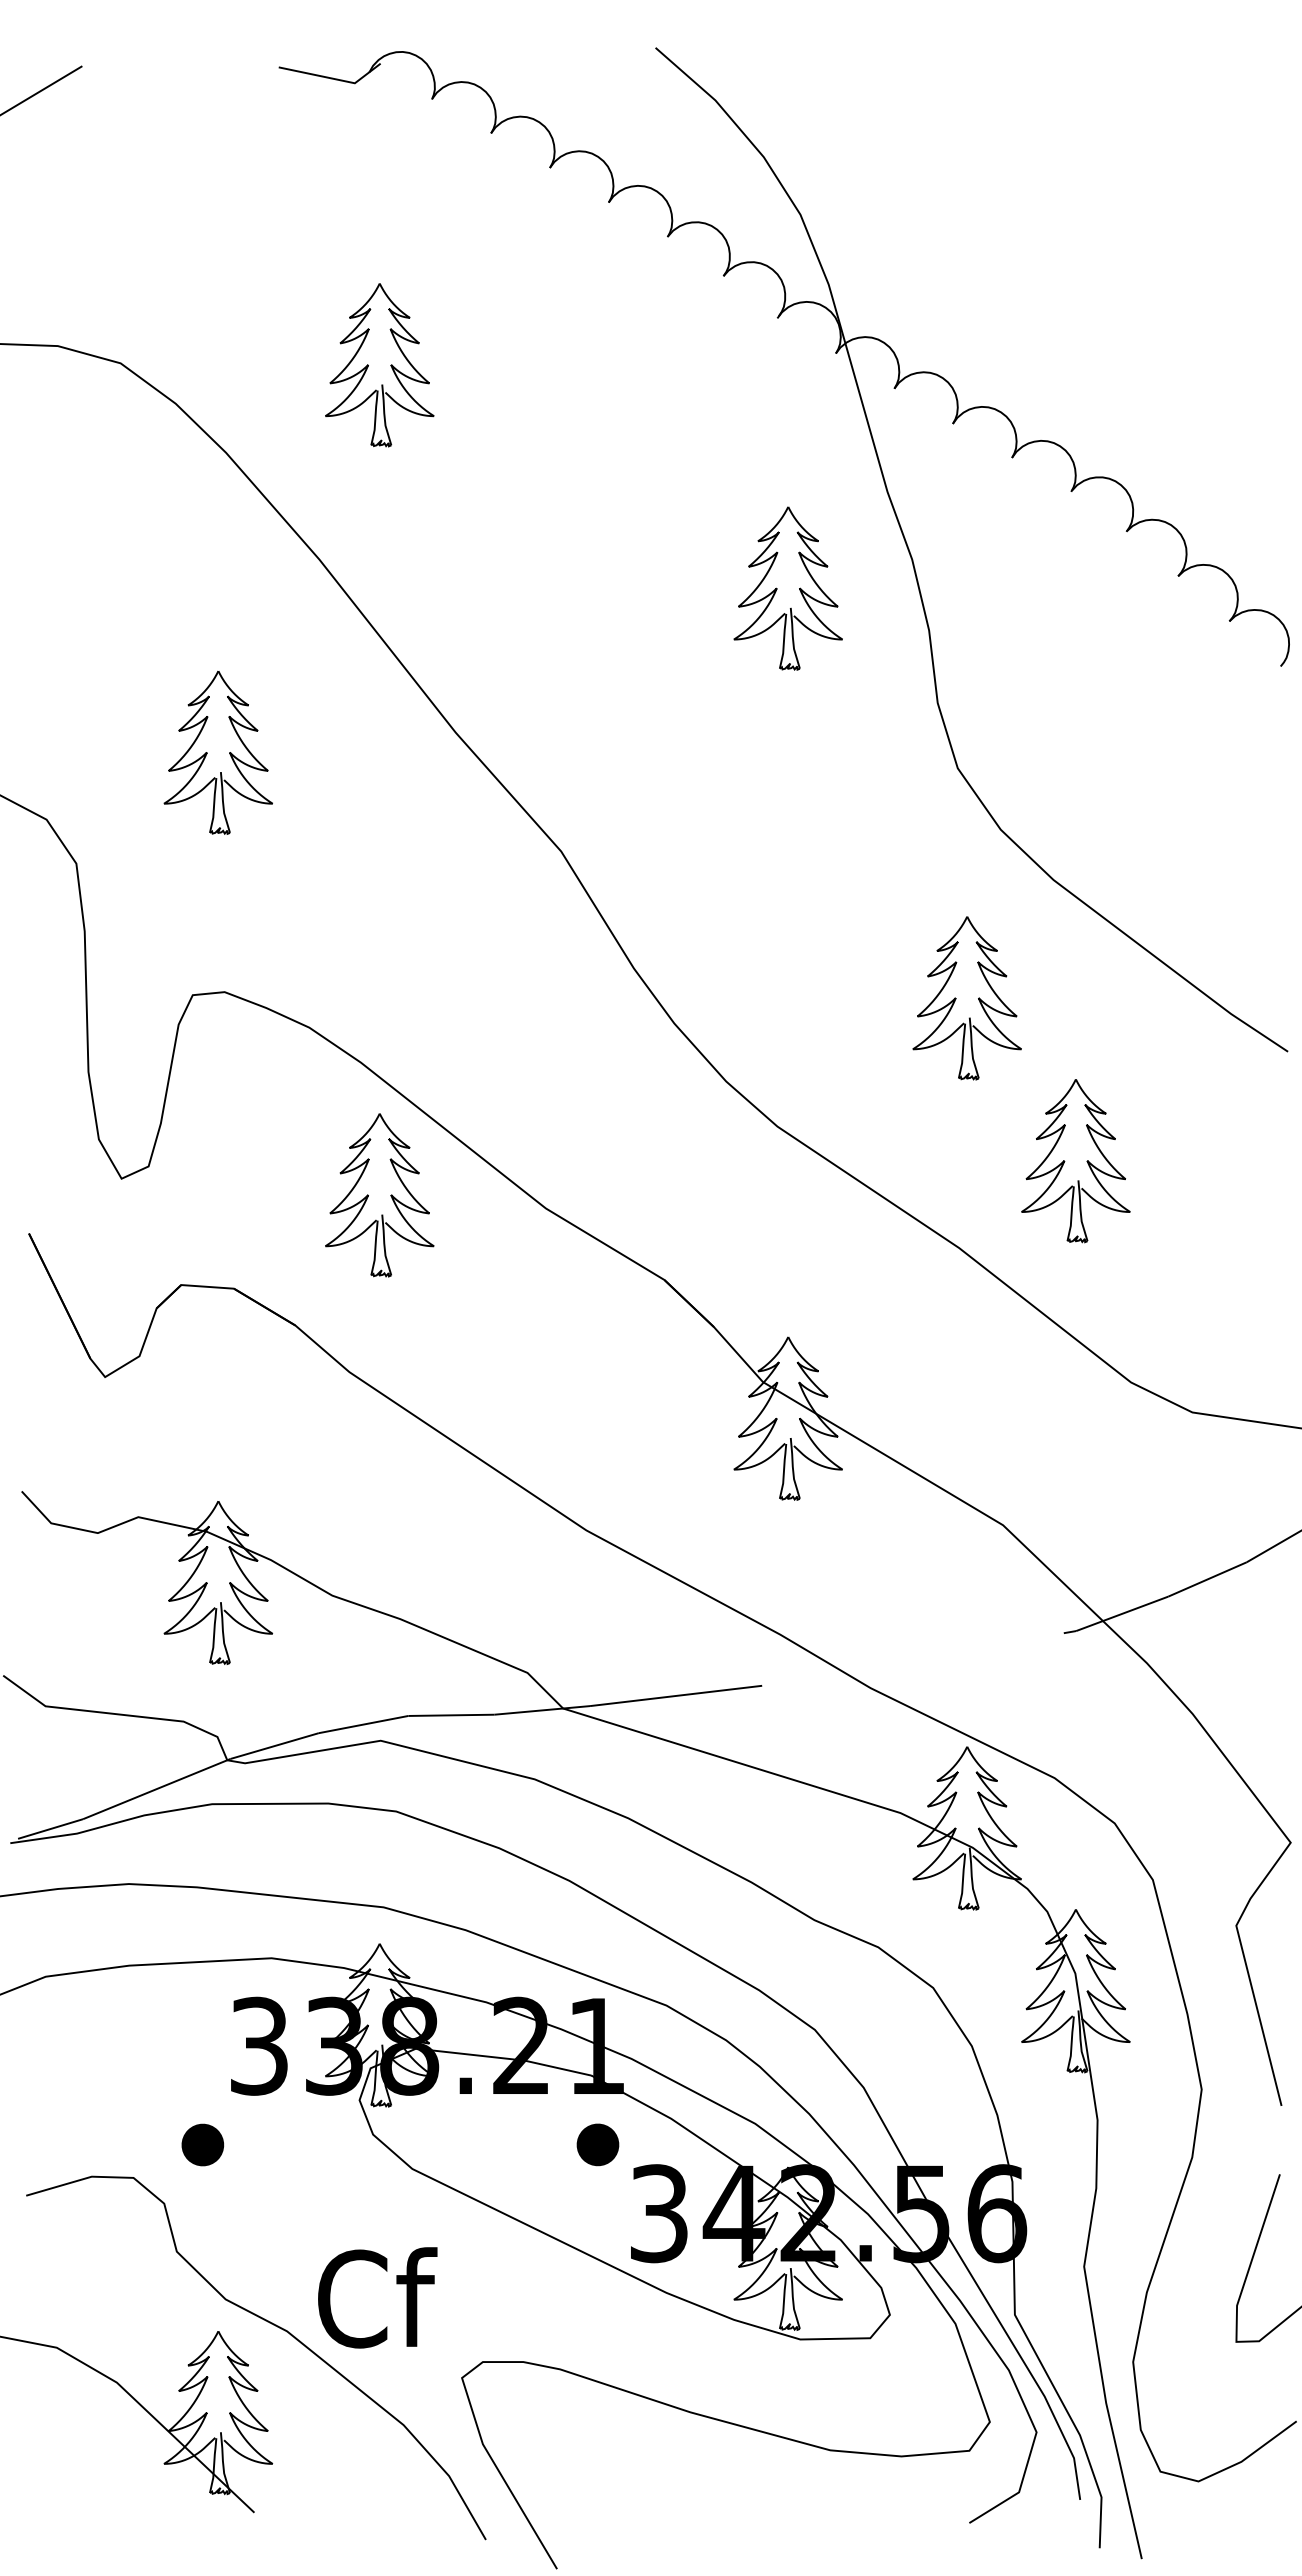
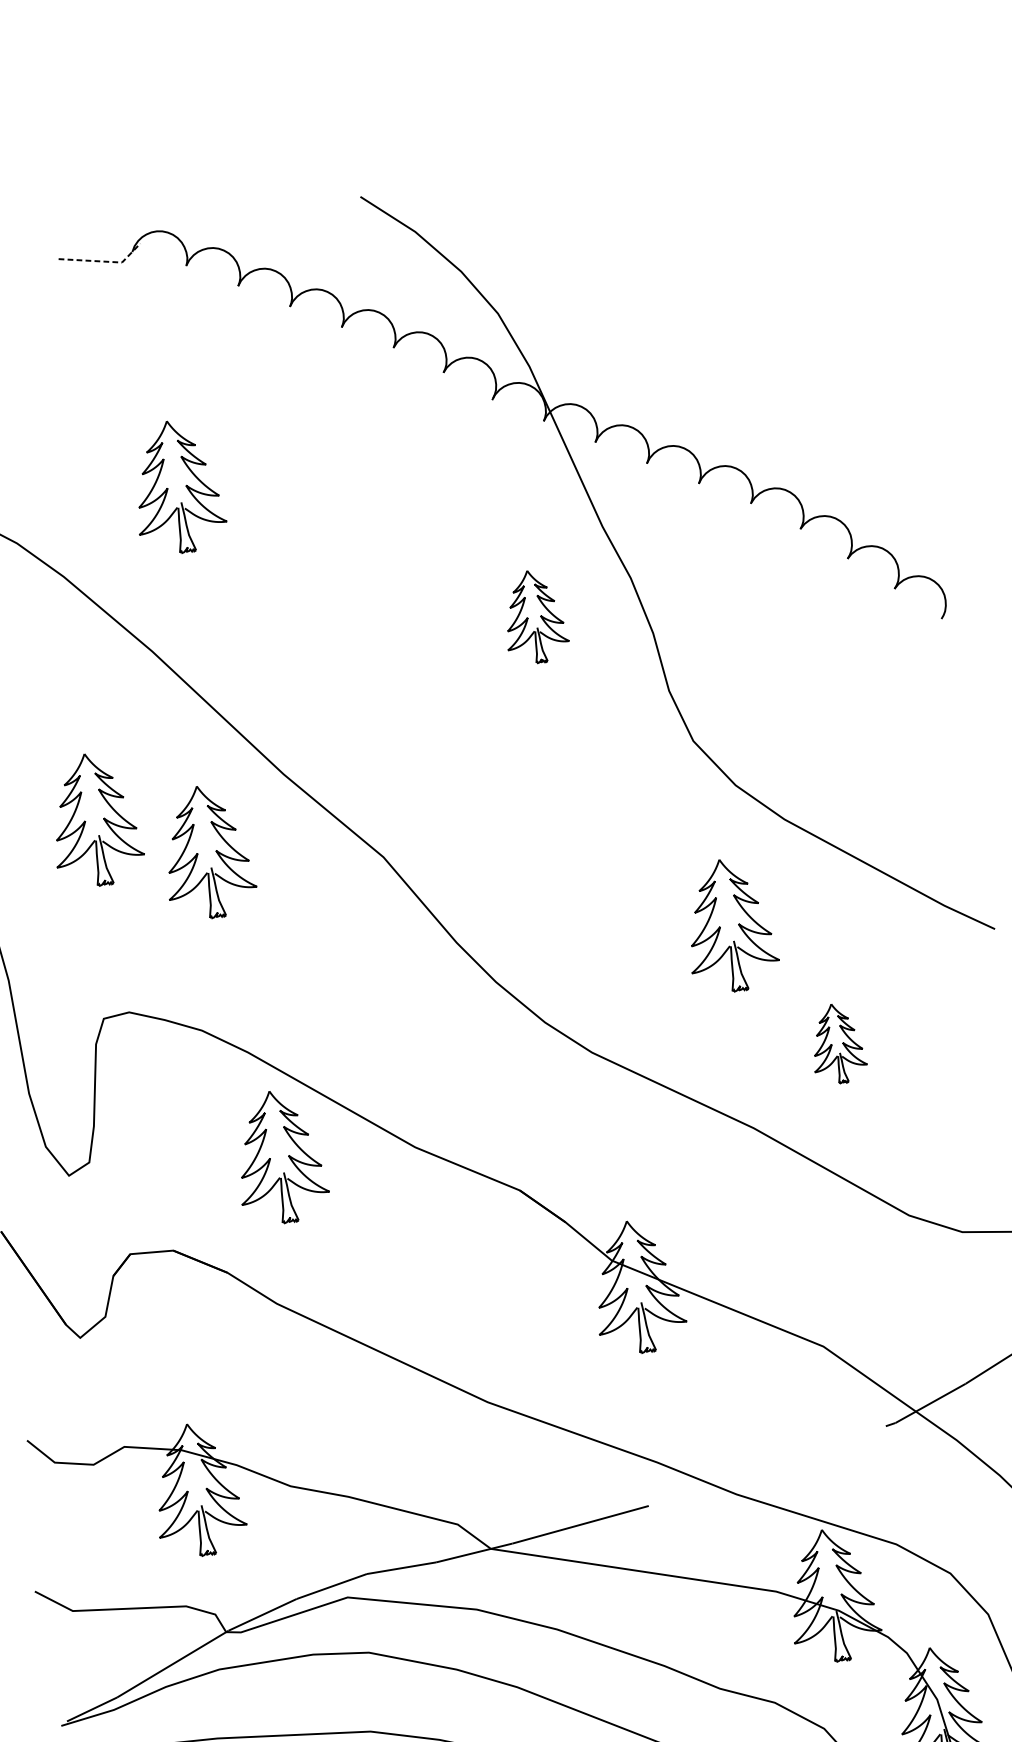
line: (333, 78) -> (104, 261), solid -> dashed
part: (787, 588) -> (533, 616), size x0.7
part: (347, 812) -> (206, 852), added
part: (1075, 1161) -> (837, 1043), size x0.6

